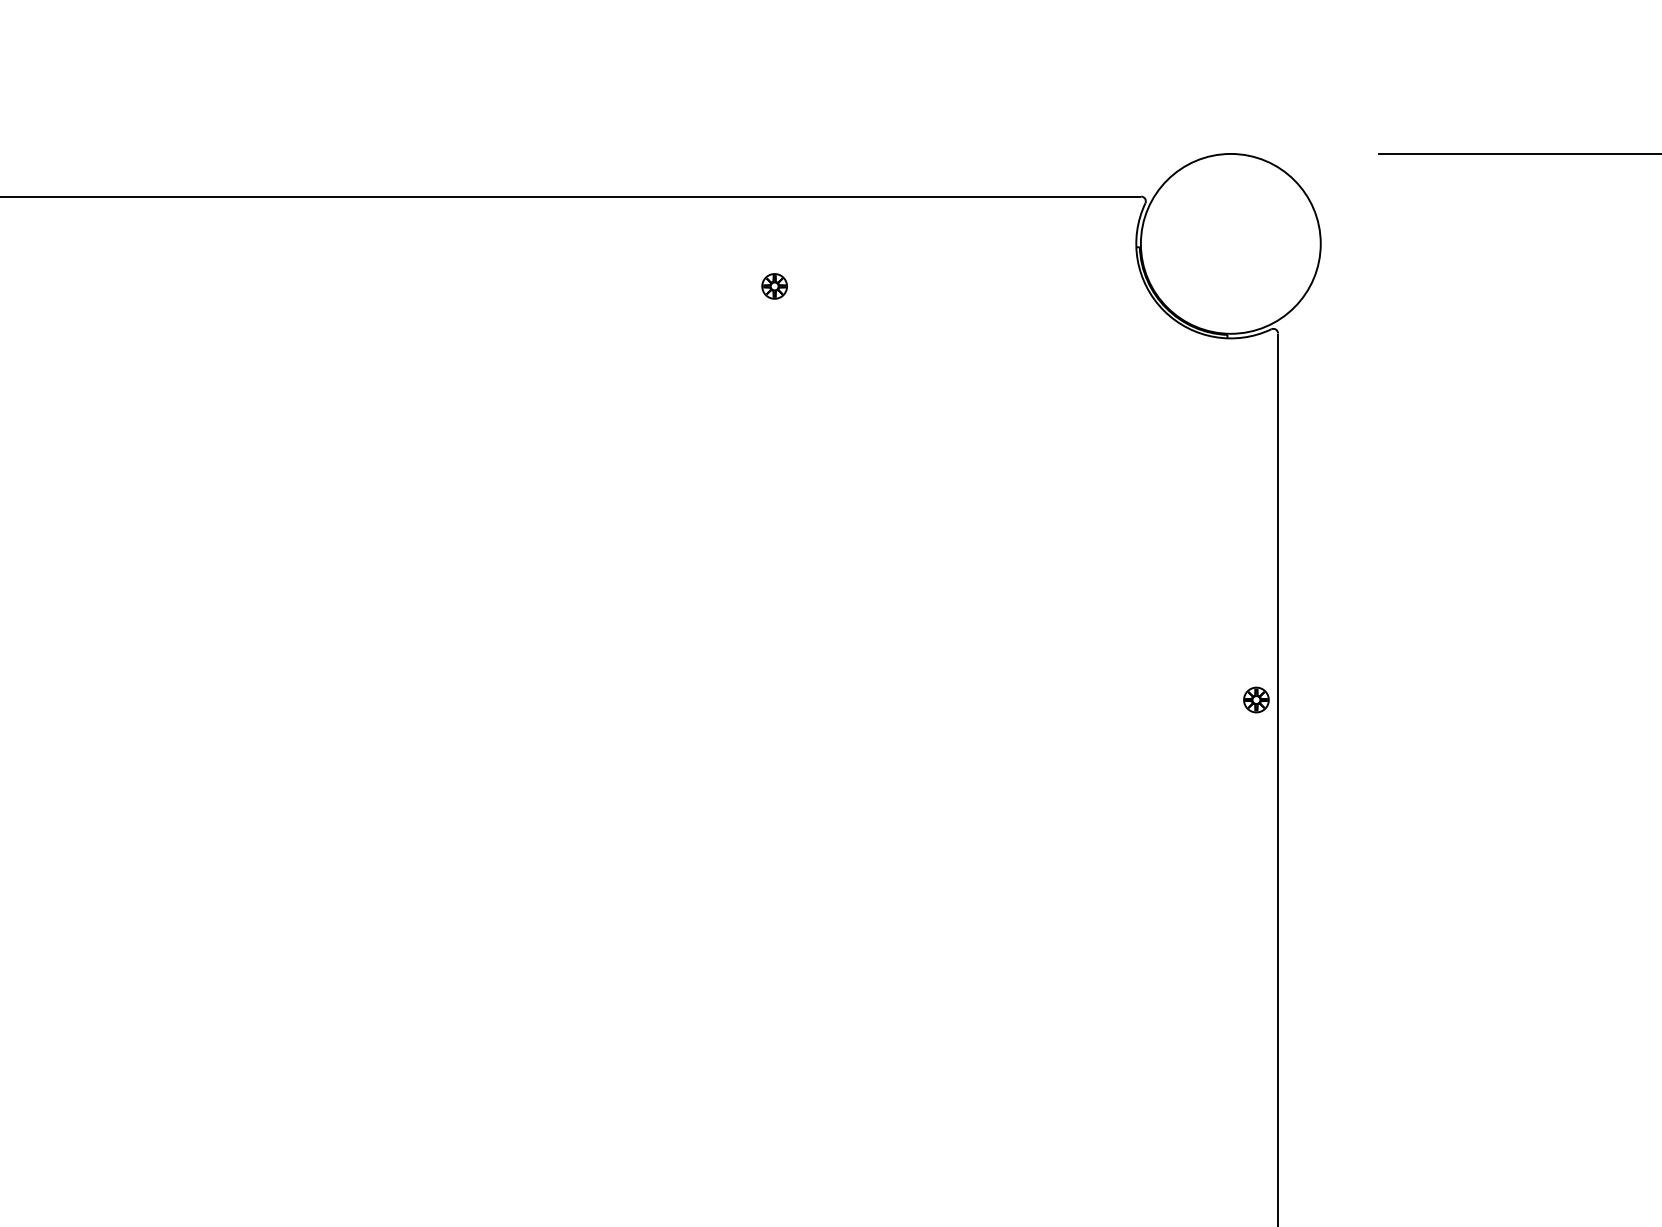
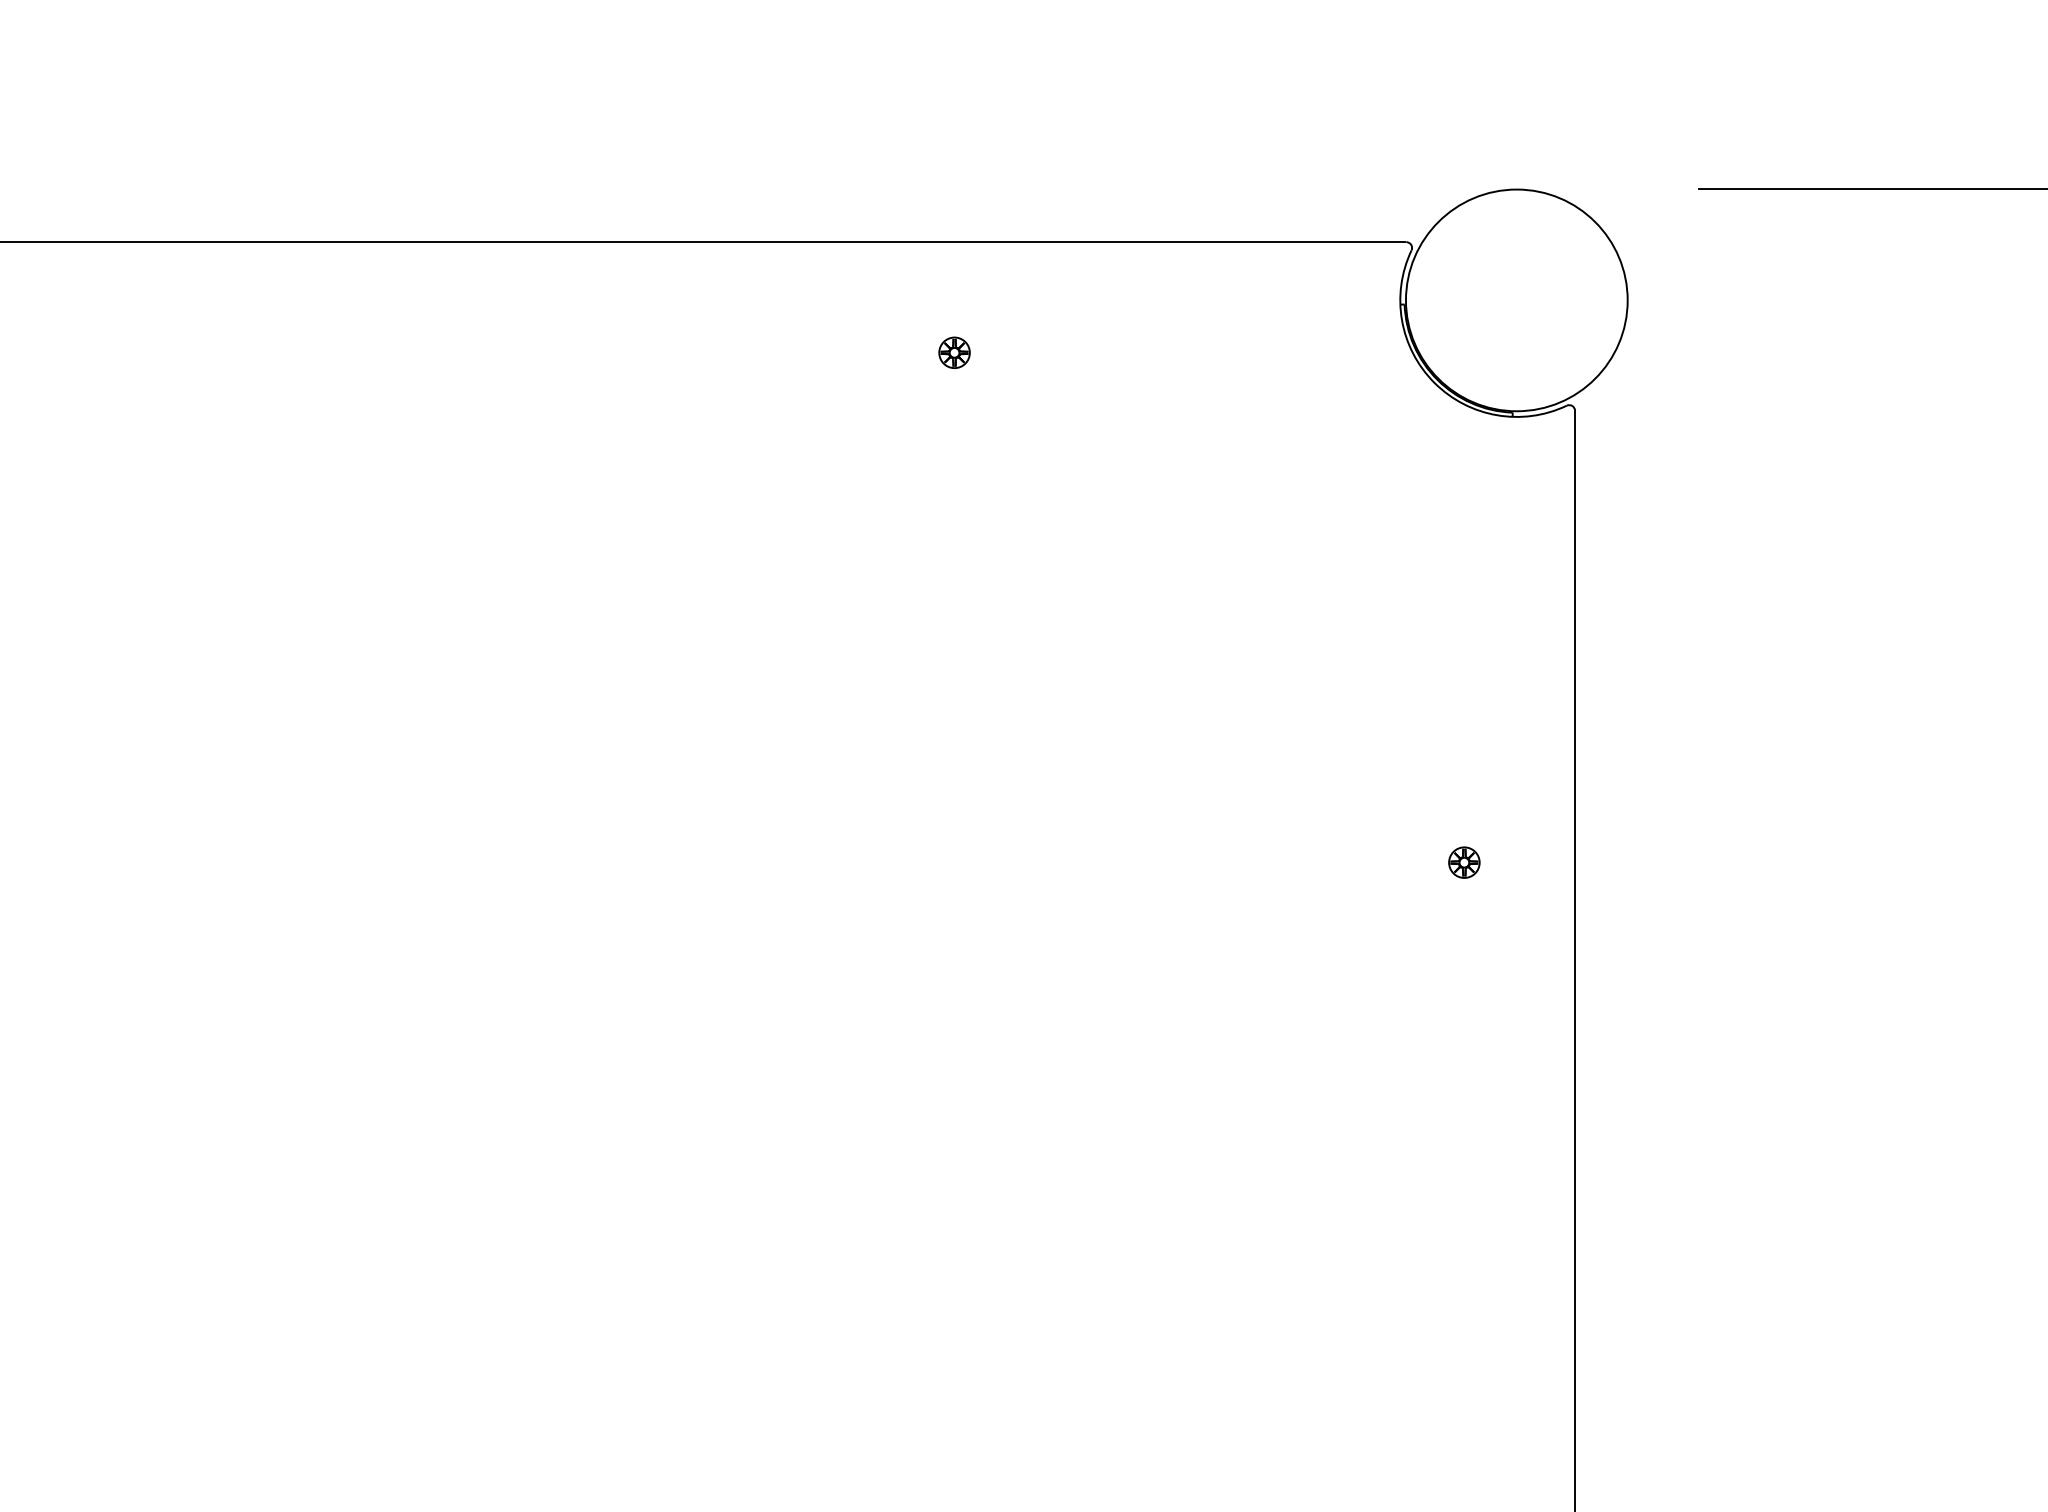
part: (1256, 699) -> (1464, 862), moved

